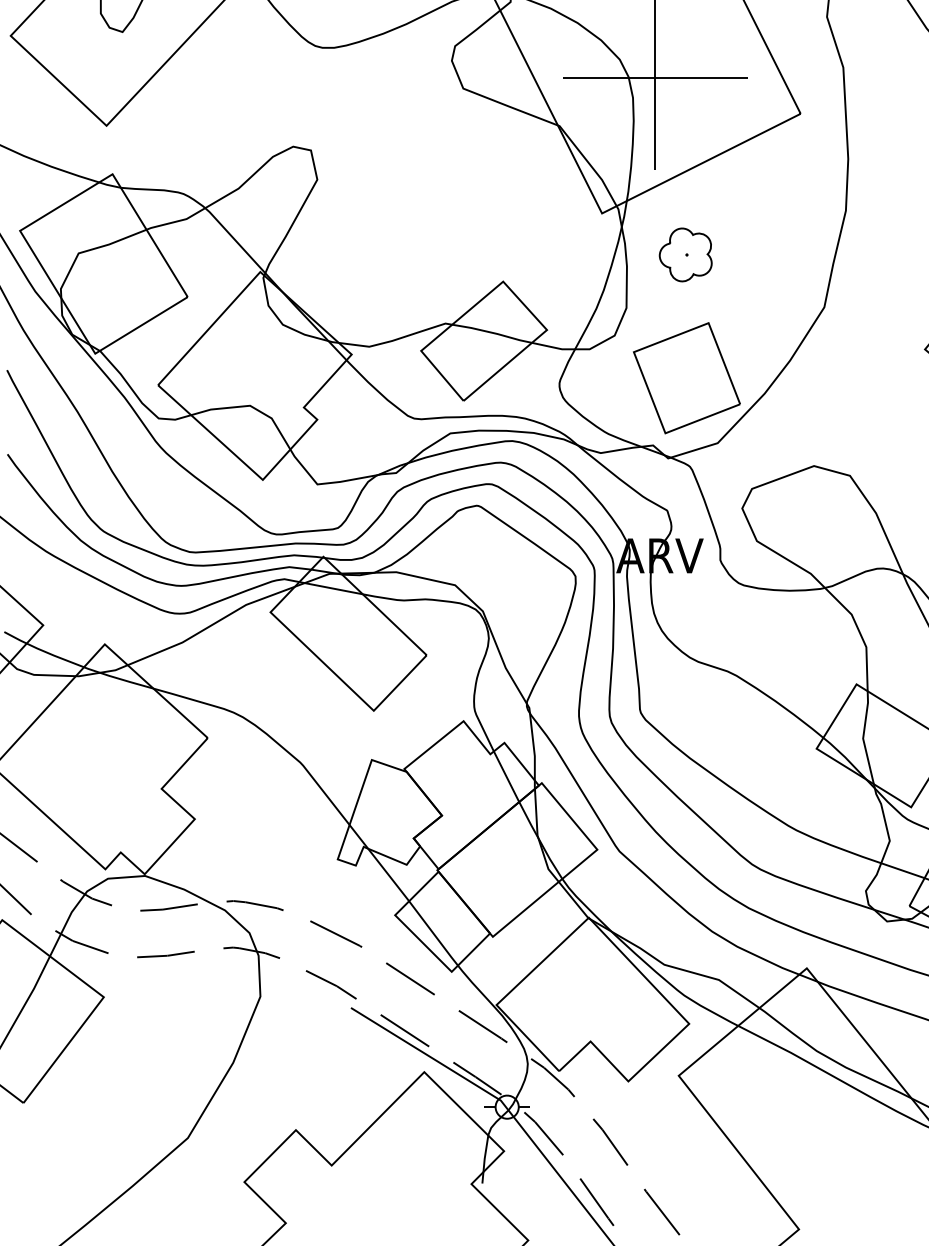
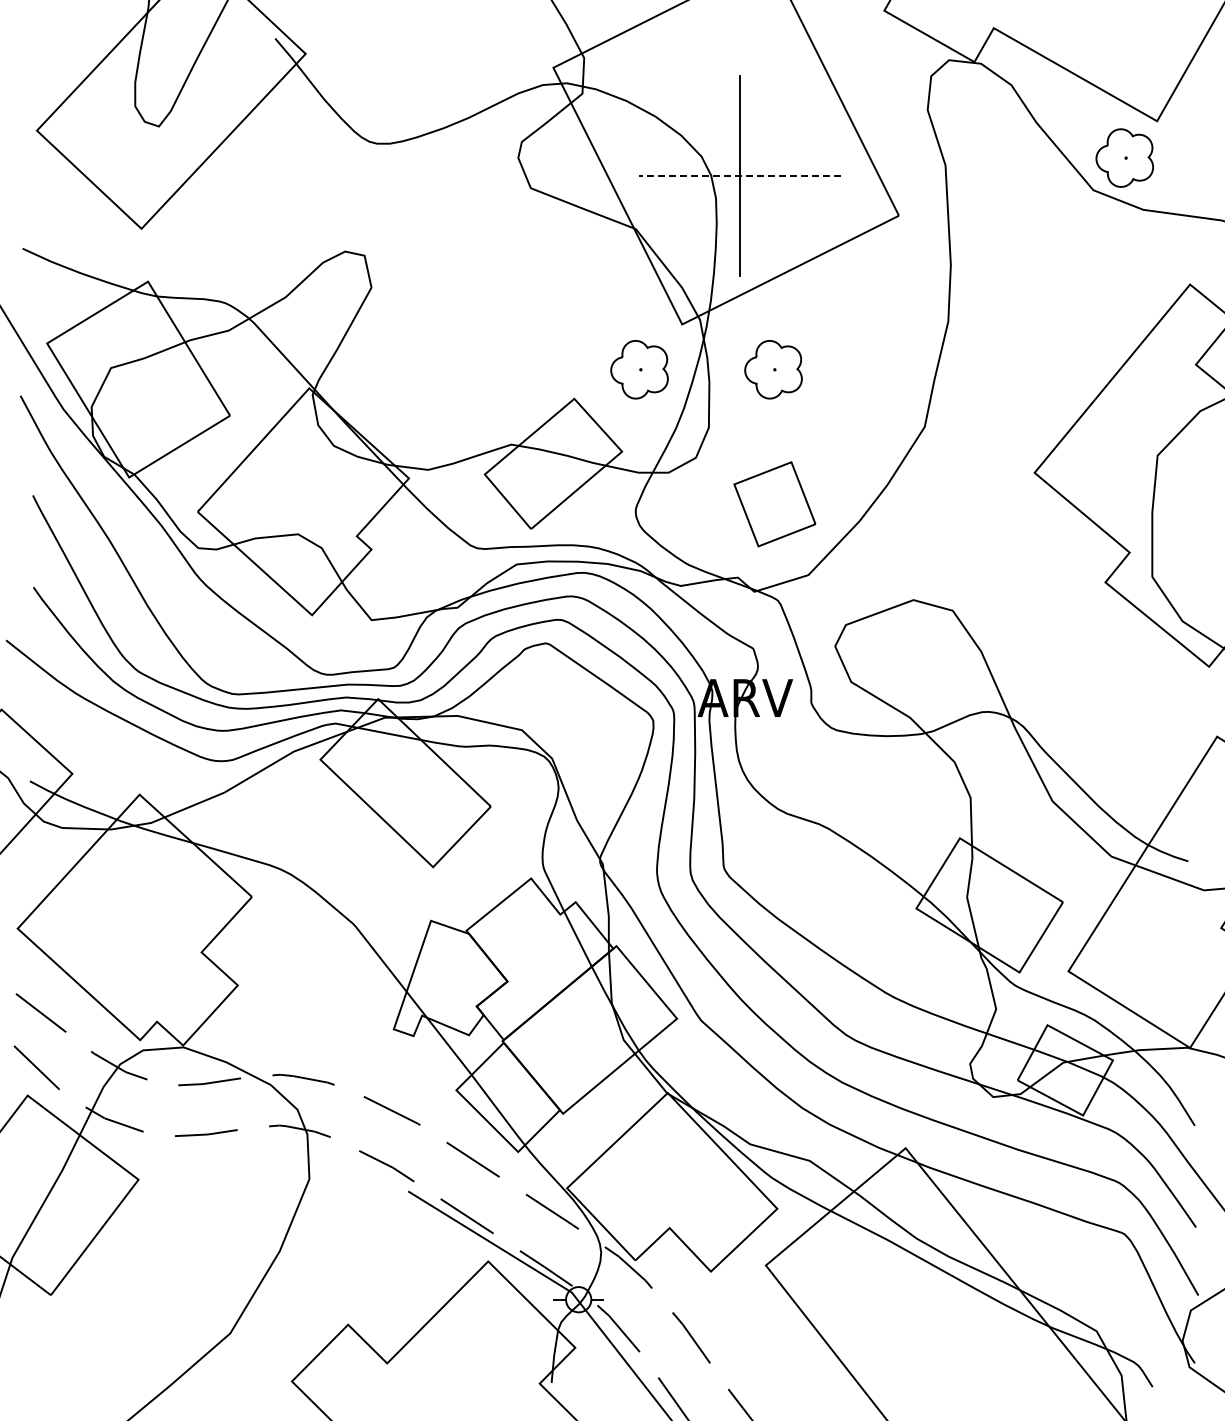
line: (654, 77) -> (739, 176), solid -> dashed
part: (562, 254) -> (639, 369), added
part: (686, 378) -> (774, 504), size x0.7

